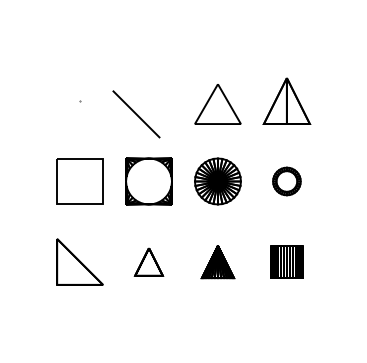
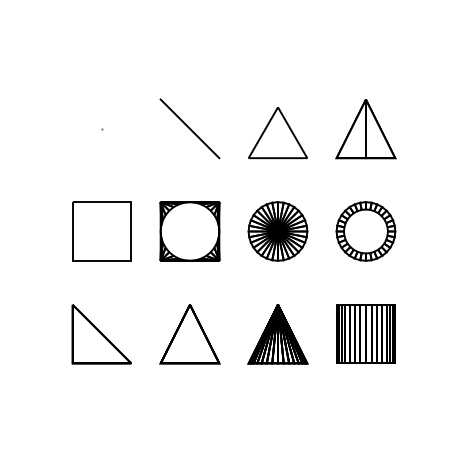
line: (136, 114) -> (189, 128), moved
part: (286, 181) -> (365, 231), size x1.67
part: (286, 261) -> (365, 333), size x1.43
part: (148, 262) -> (189, 334), size x1.67
part: (217, 262) -> (277, 334), size x1.43

